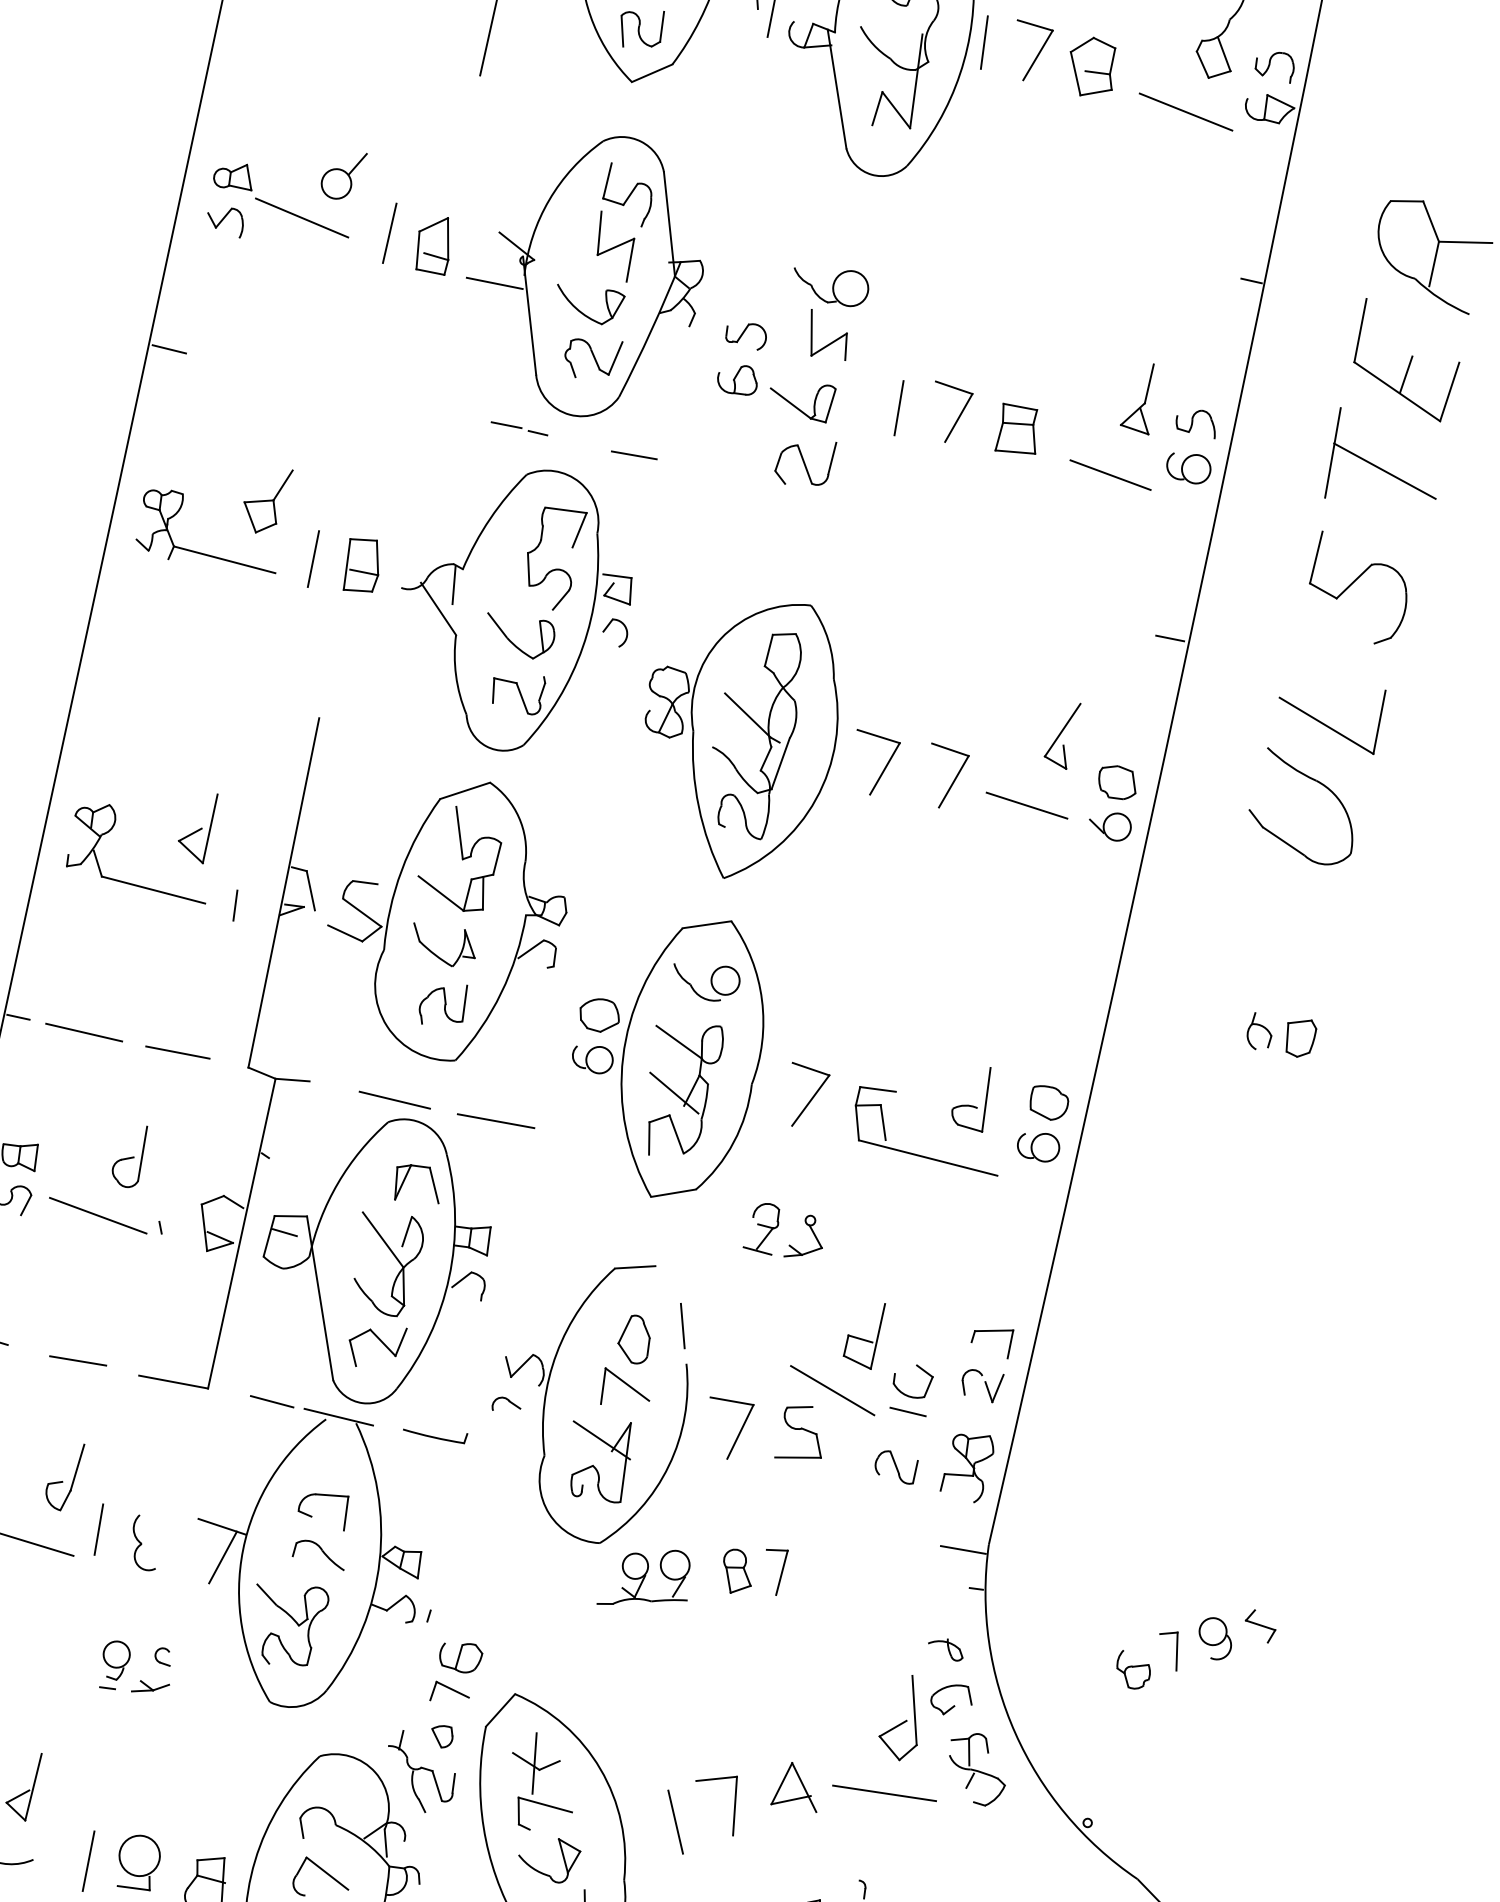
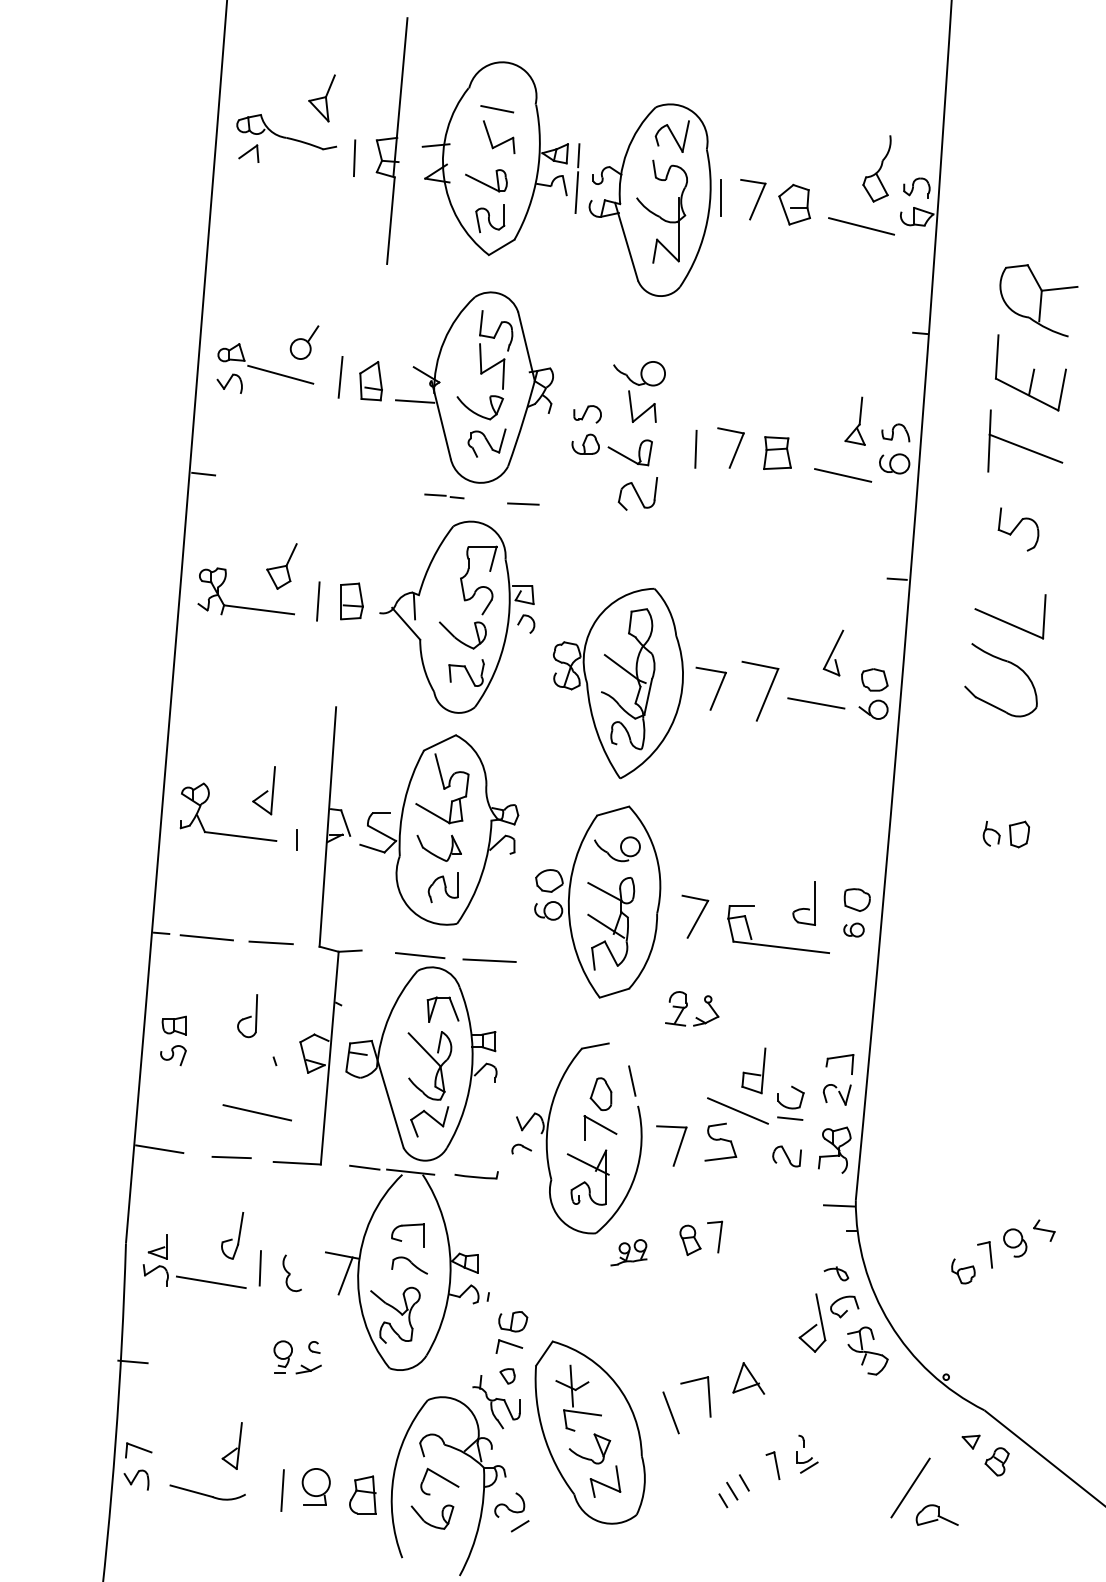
part: (1358, 588) -> (1018, 529), size x0.6
part: (945, 777) -> (759, 691), size x1.4
part: (1037, 1145) -> (853, 929), size x0.7
line: (97, 1215) -> (256, 1112), moved
part: (644, 1577) -> (628, 1252), size x0.6
line: (885, 1792) -> (808, 1374), removed

